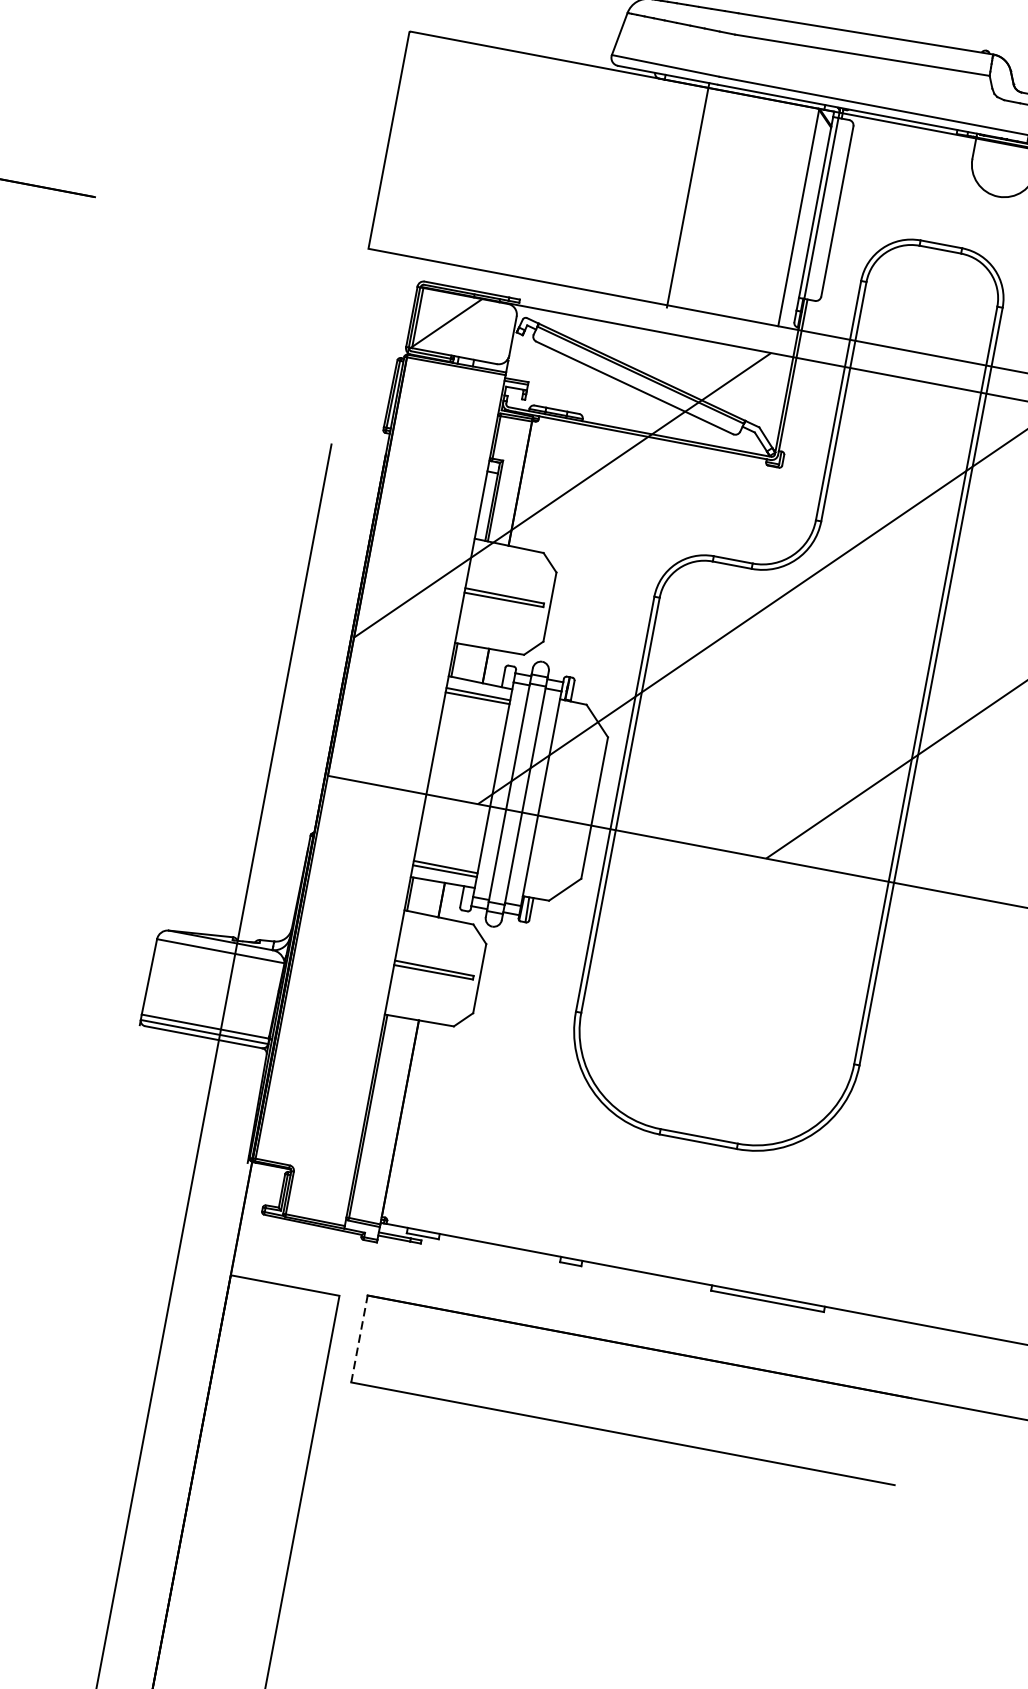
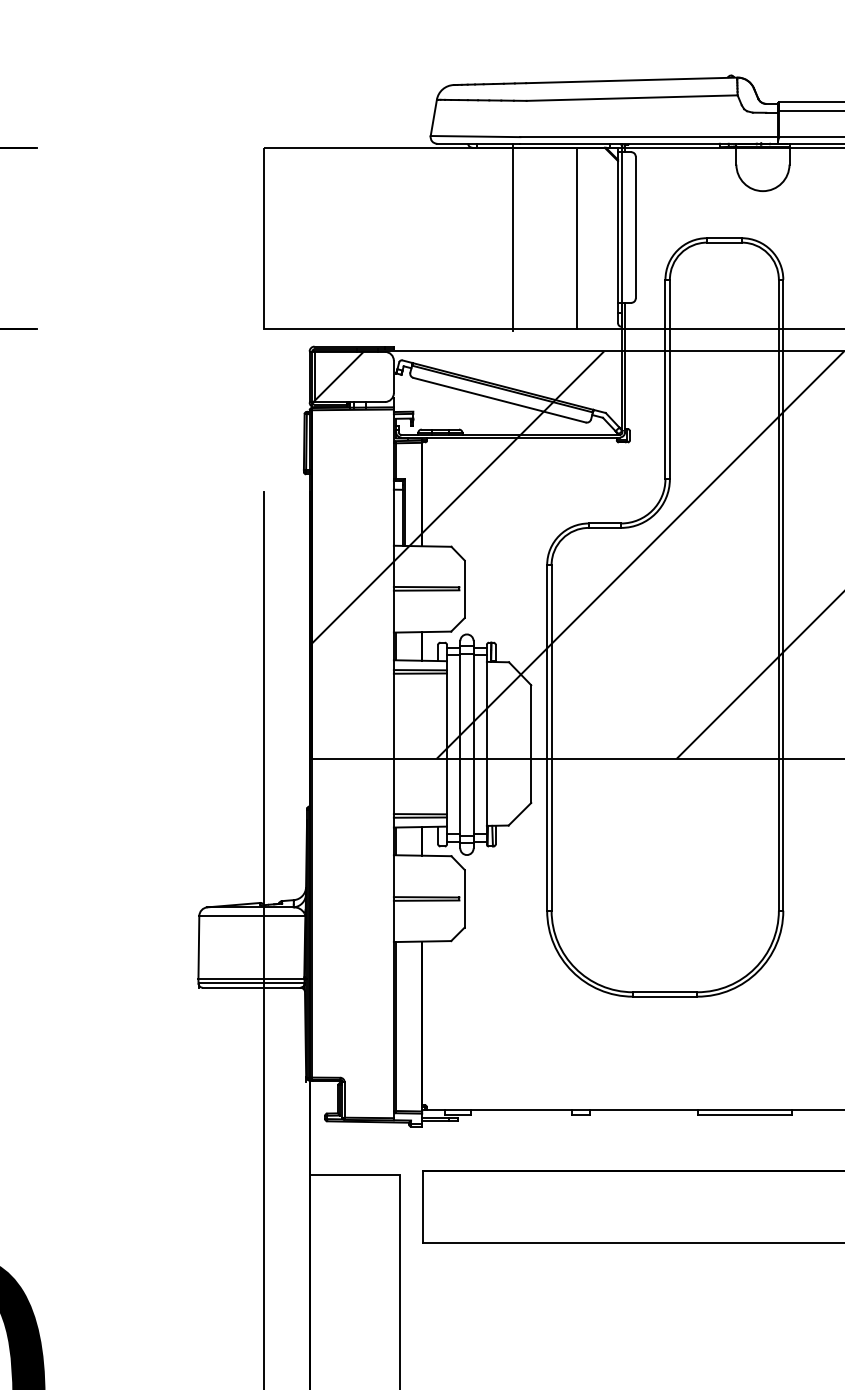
line: (798, 216) -> (576, 237), moved
line: (359, 1338) -> (422, 1206), dashed -> solid

